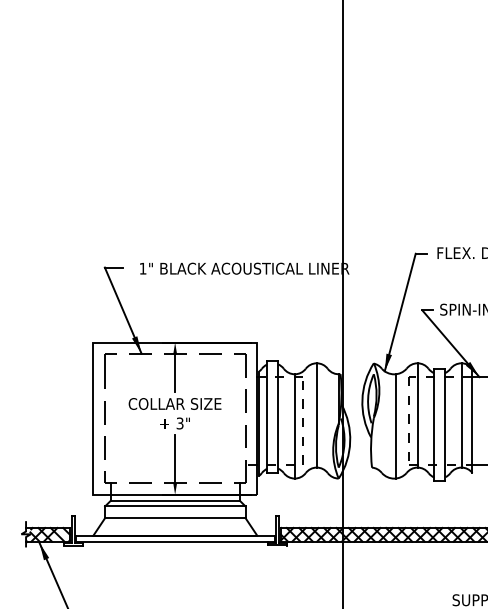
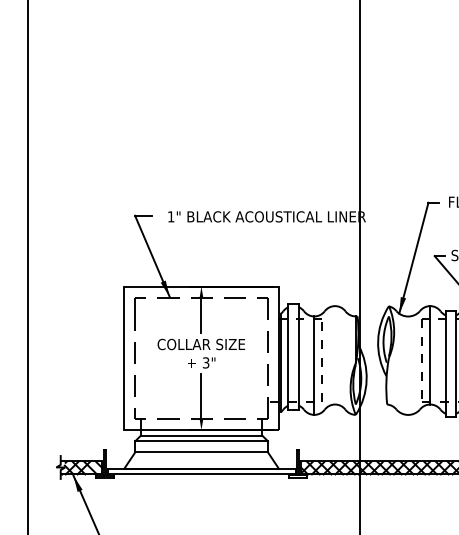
line: (316, 415) -> (334, 355), removed
line: (395, 426) -> (409, 365), removed

